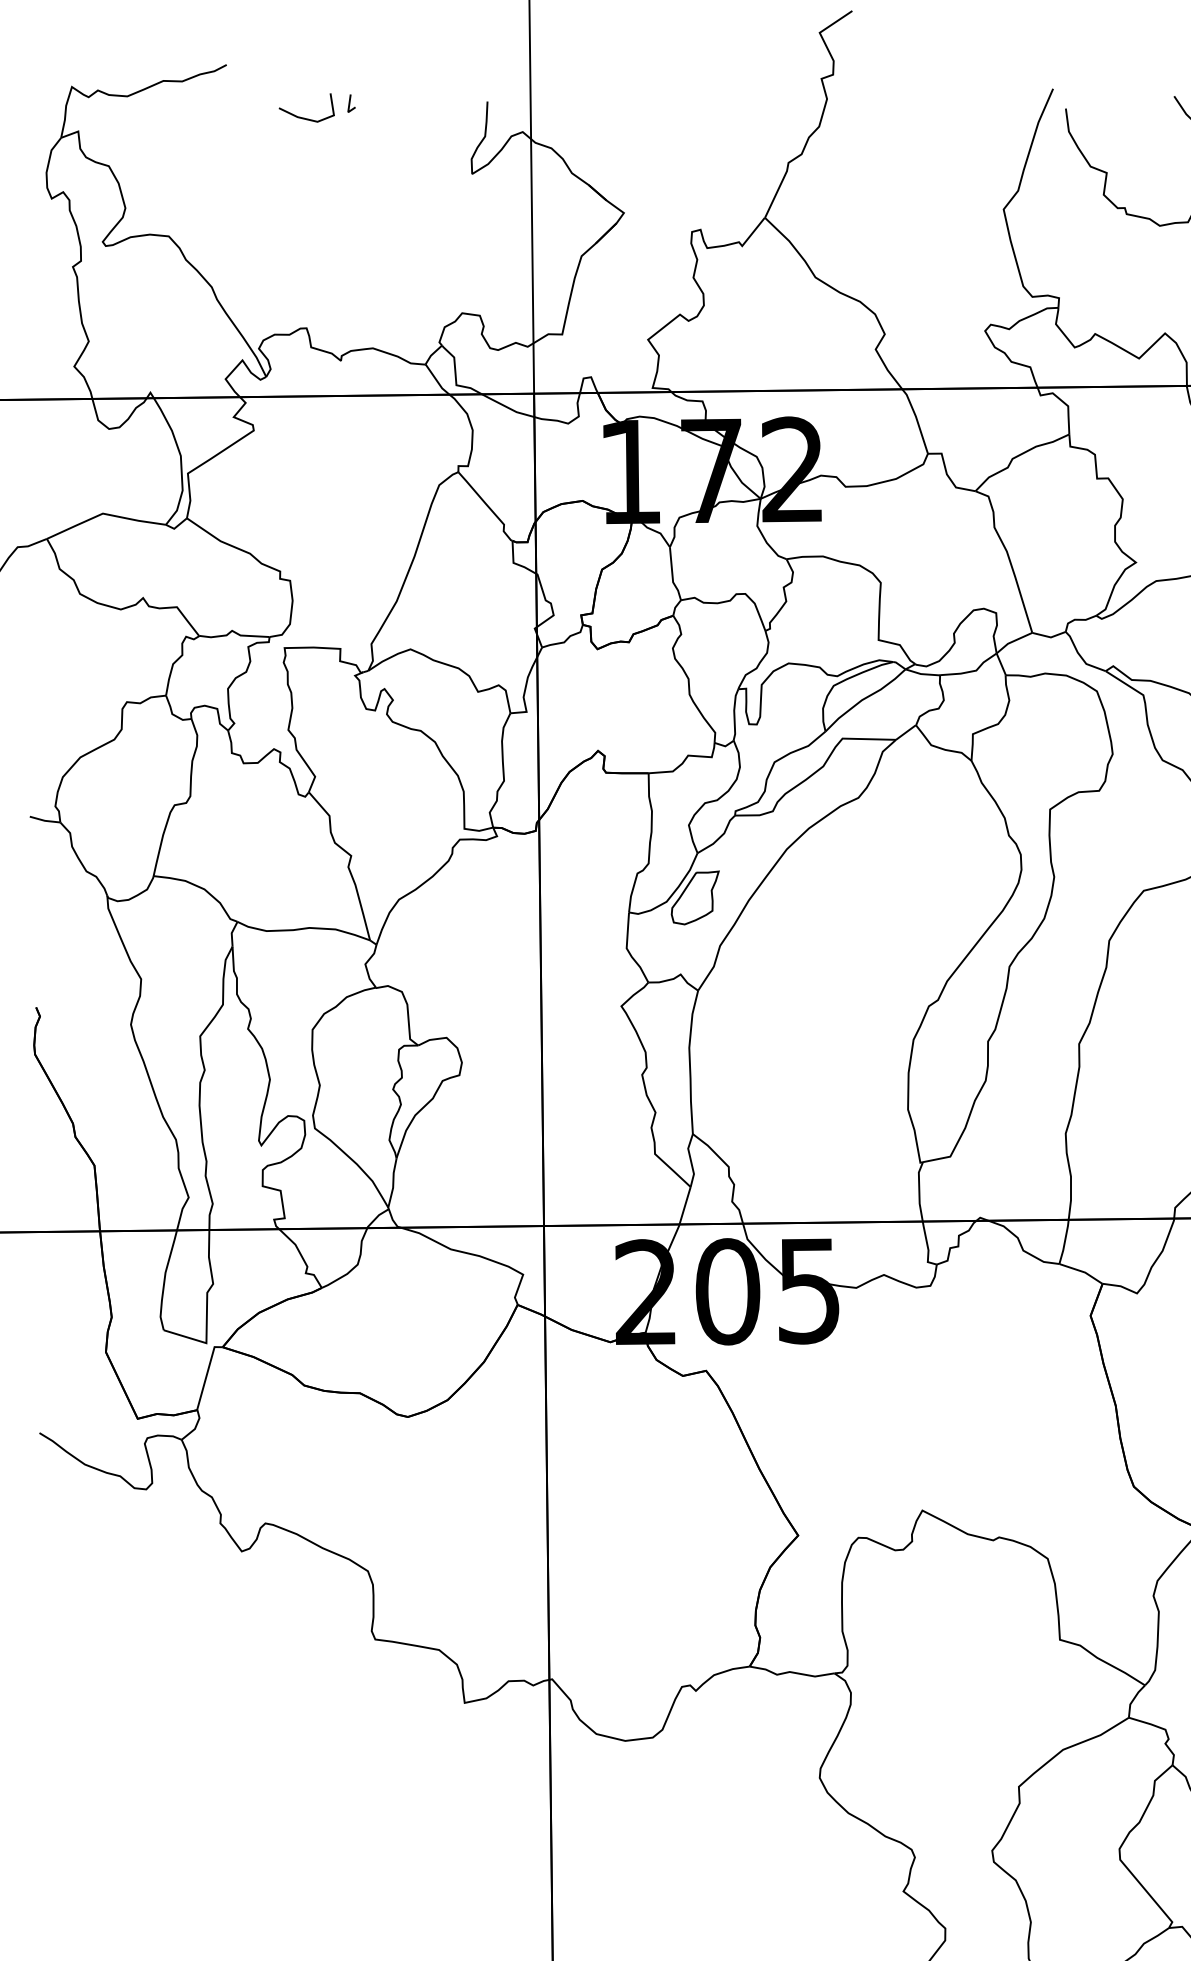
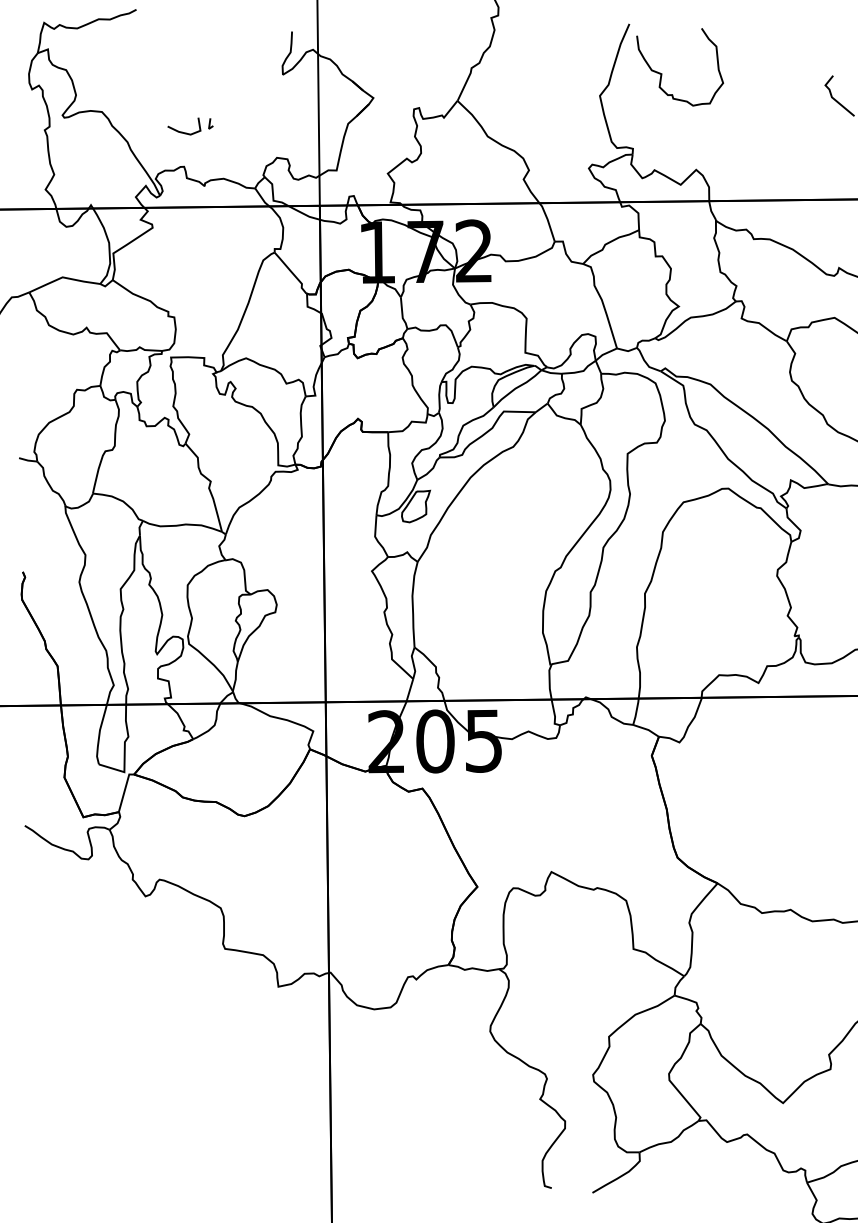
part: (322, 118) -> (193, 132), moved

